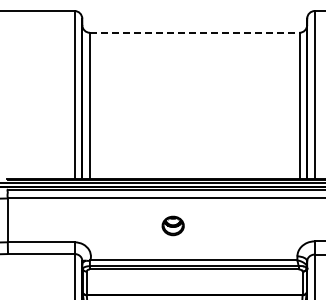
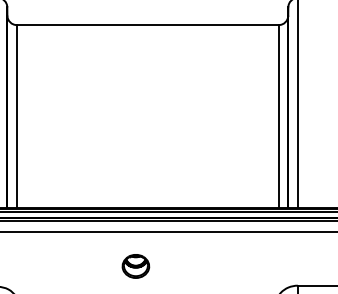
line: (194, 32) -> (147, 24), dashed -> solid
part: (172, 225) -> (135, 265), moved

